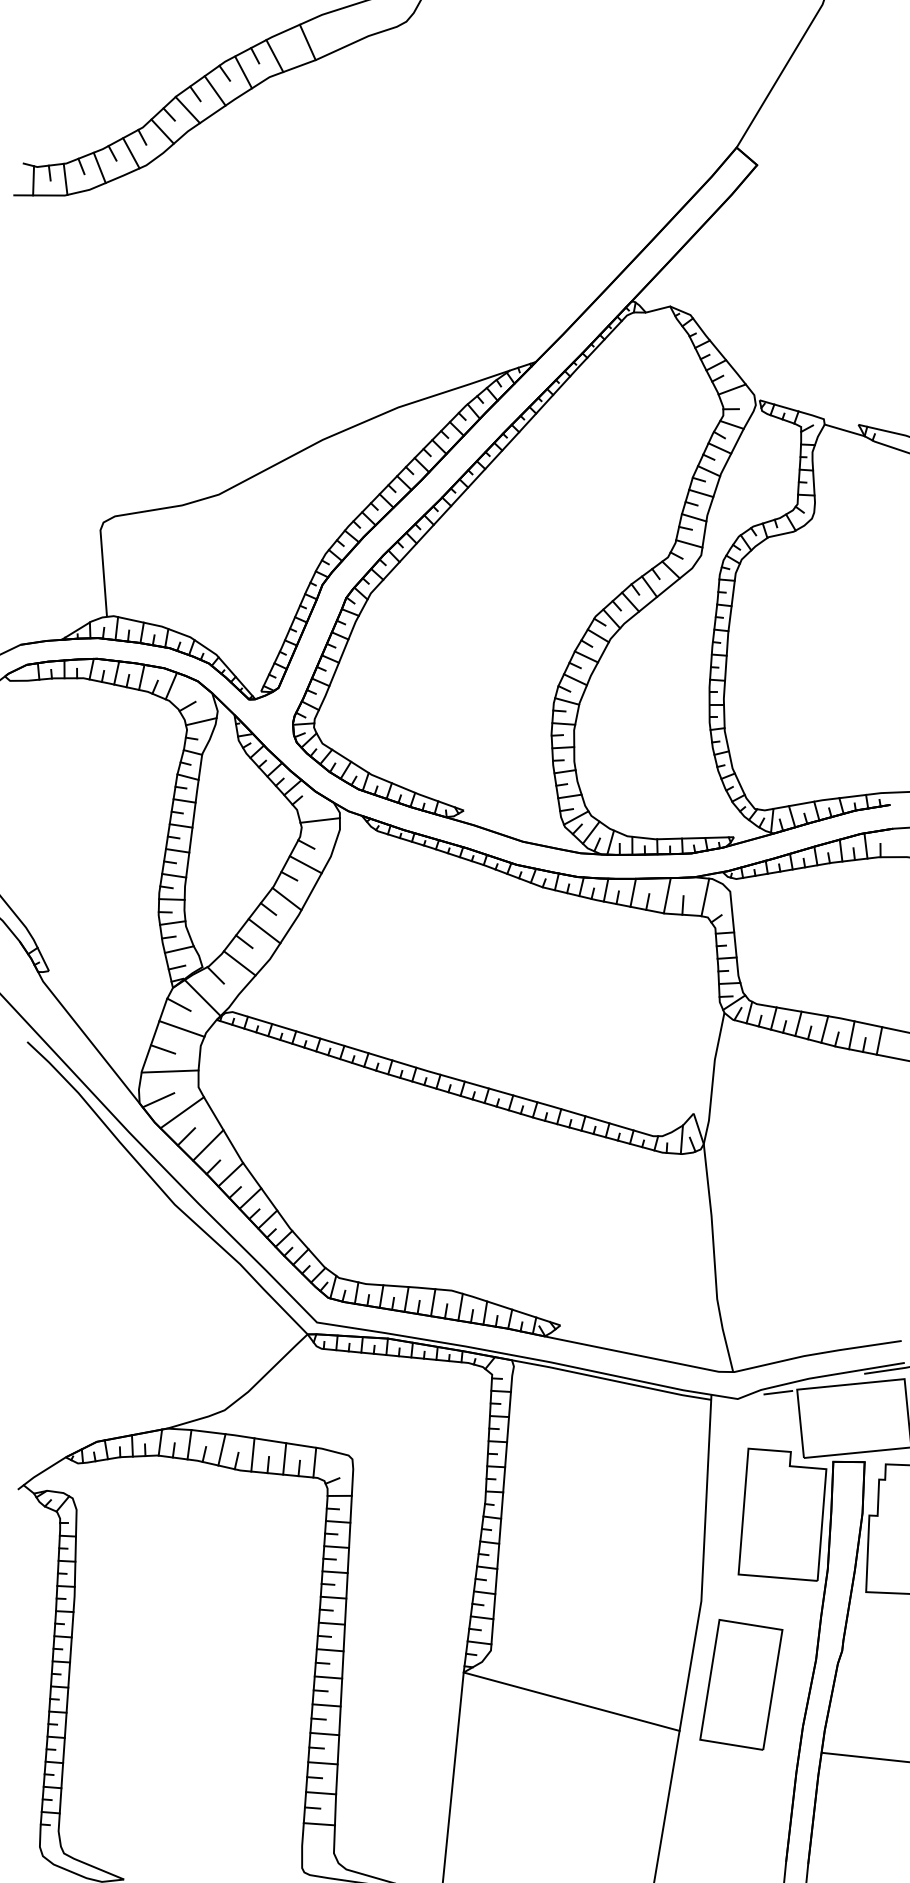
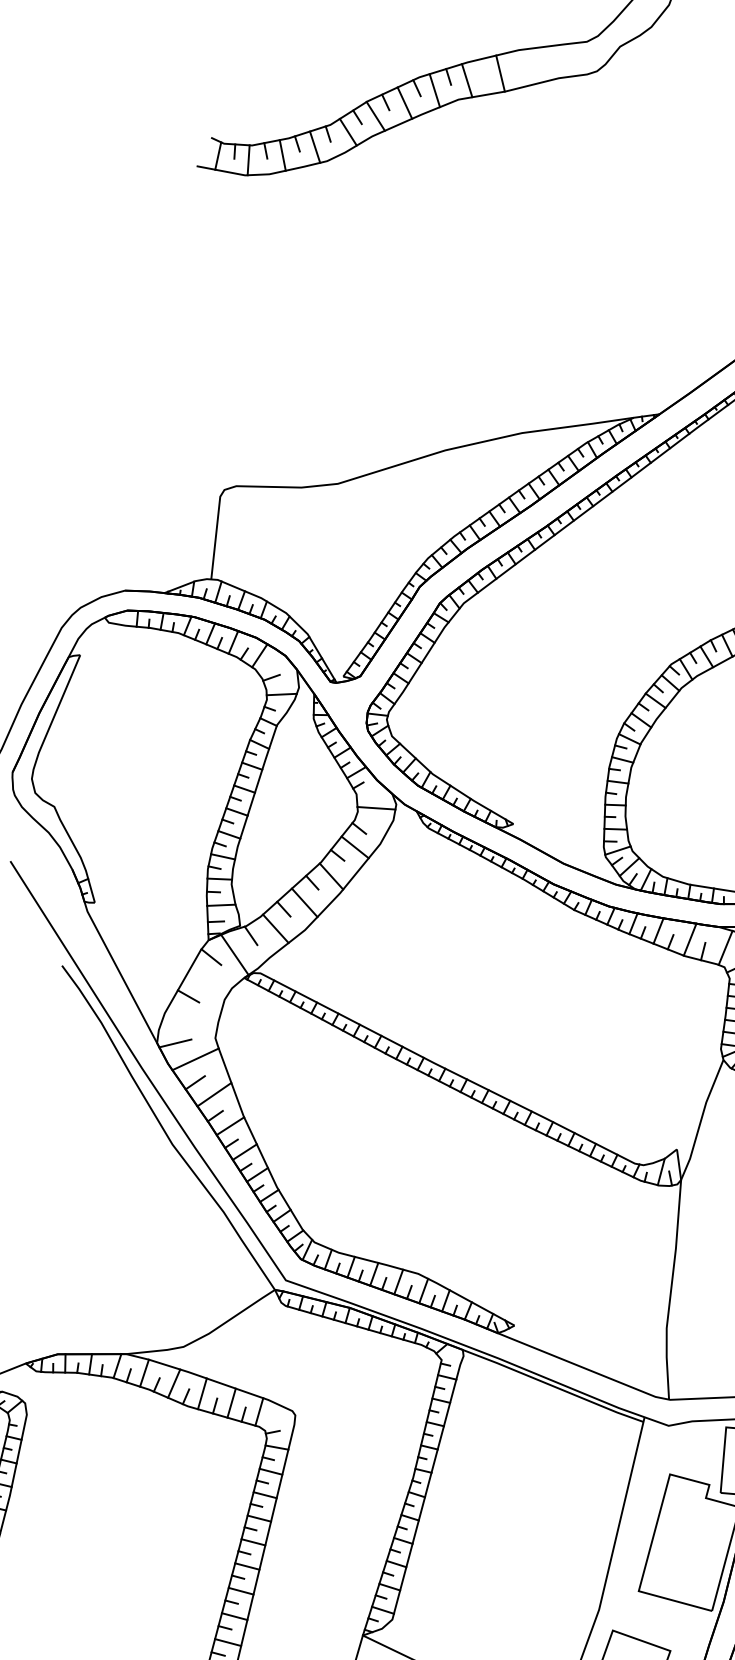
line: (181, 1028) -> (209, 979), removed
line: (169, 1071) -> (190, 1018), removed
line: (778, 1392) -> (708, 1426), removed

